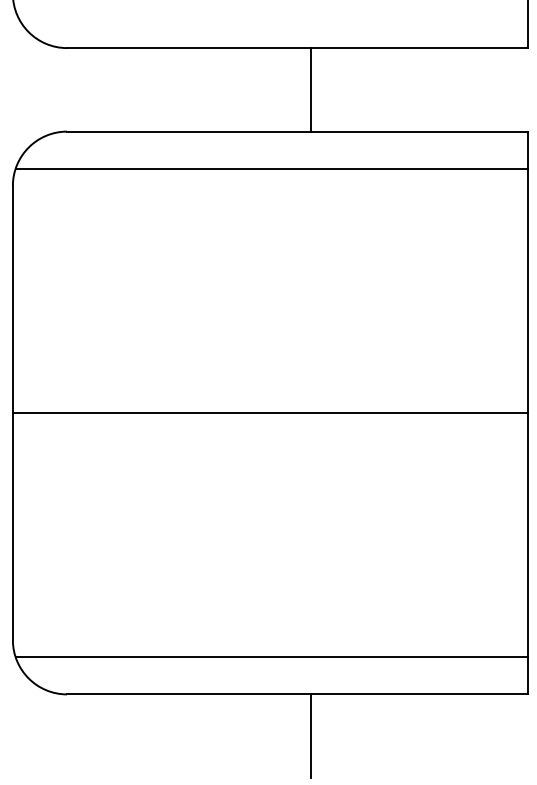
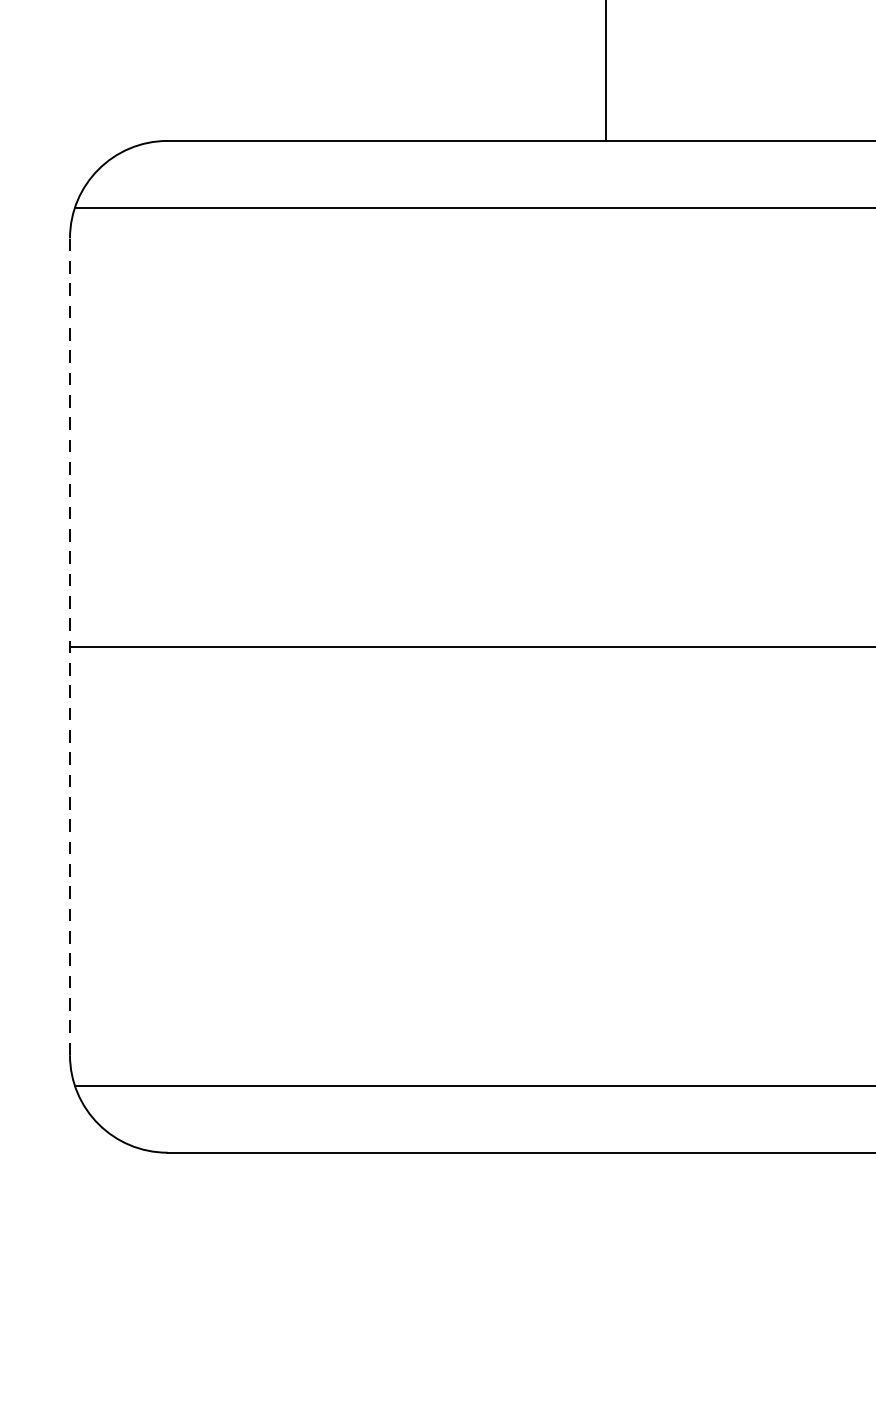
line: (12, 412) -> (69, 645), solid -> dashed
line: (311, 735) -> (606, 1226), removed

